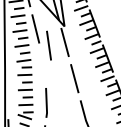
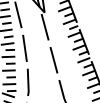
line: (48, 45) -> (24, 48), moved

